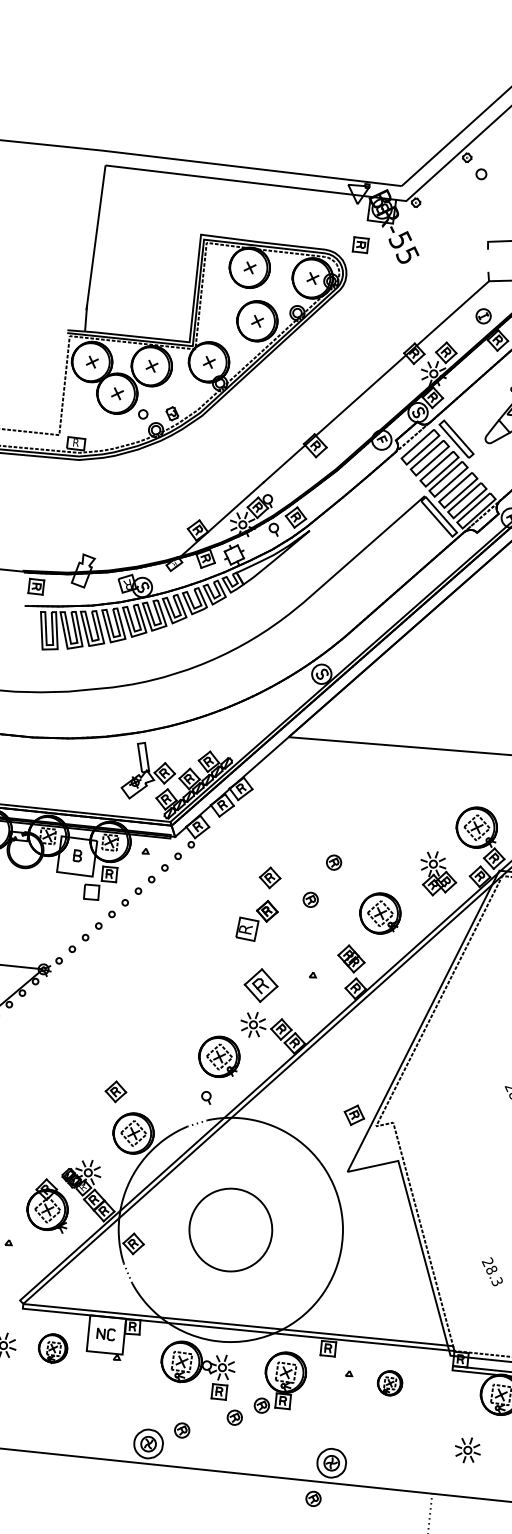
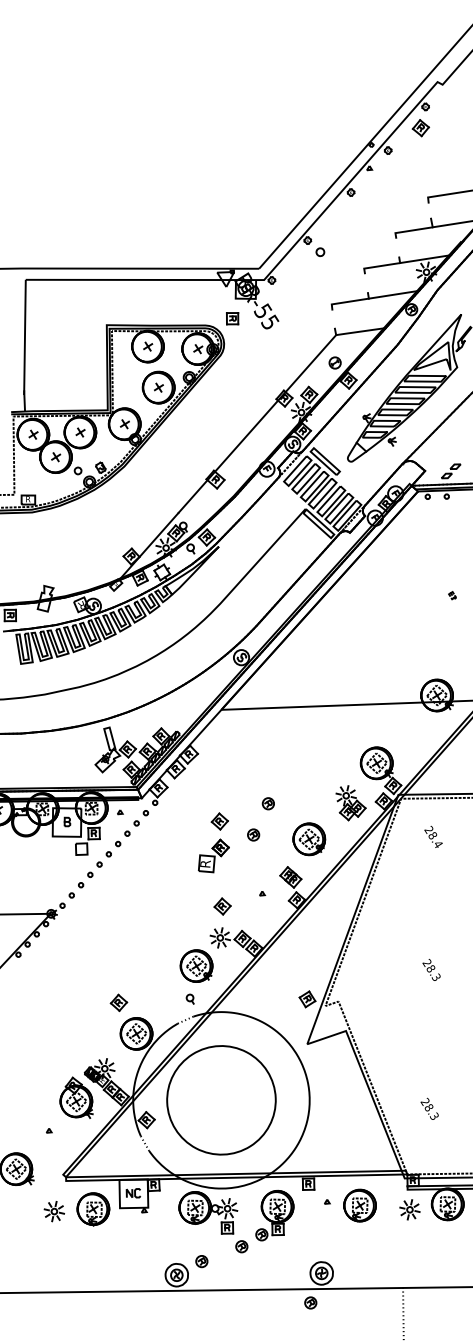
part: (260, 985) -> (222, 906), size x0.62
part: (230, 1230) -> (221, 1100), size x1.67
part: (53, 1348) -> (93, 1209), size x1.43
part: (389, 1383) -> (359, 1205), size x1.67
part: (467, 1449) -> (409, 1209), moved

